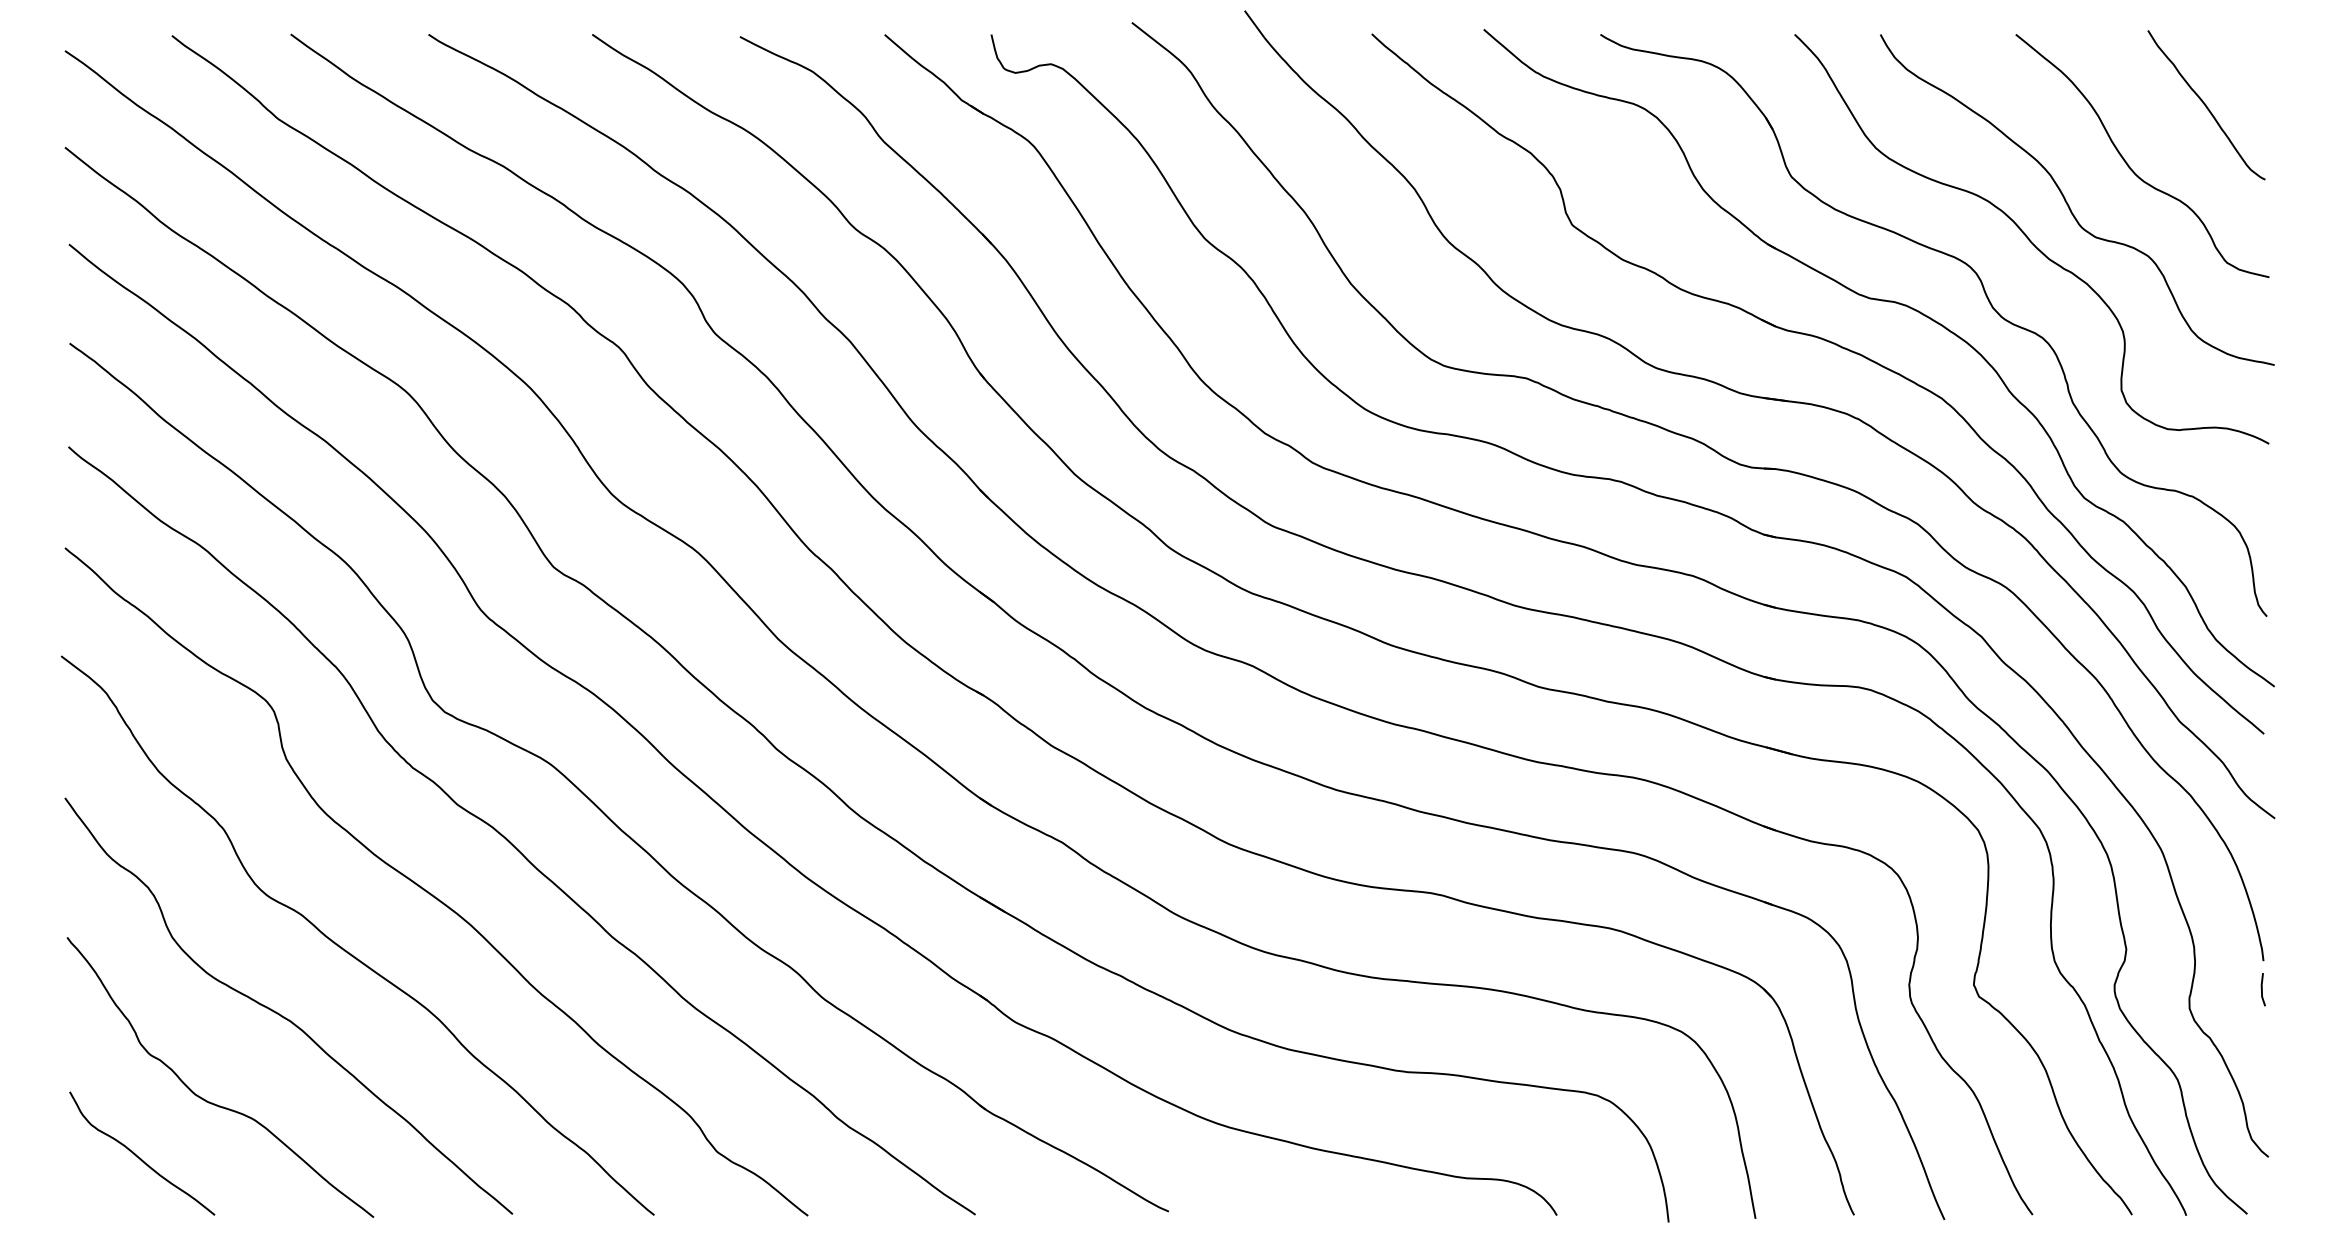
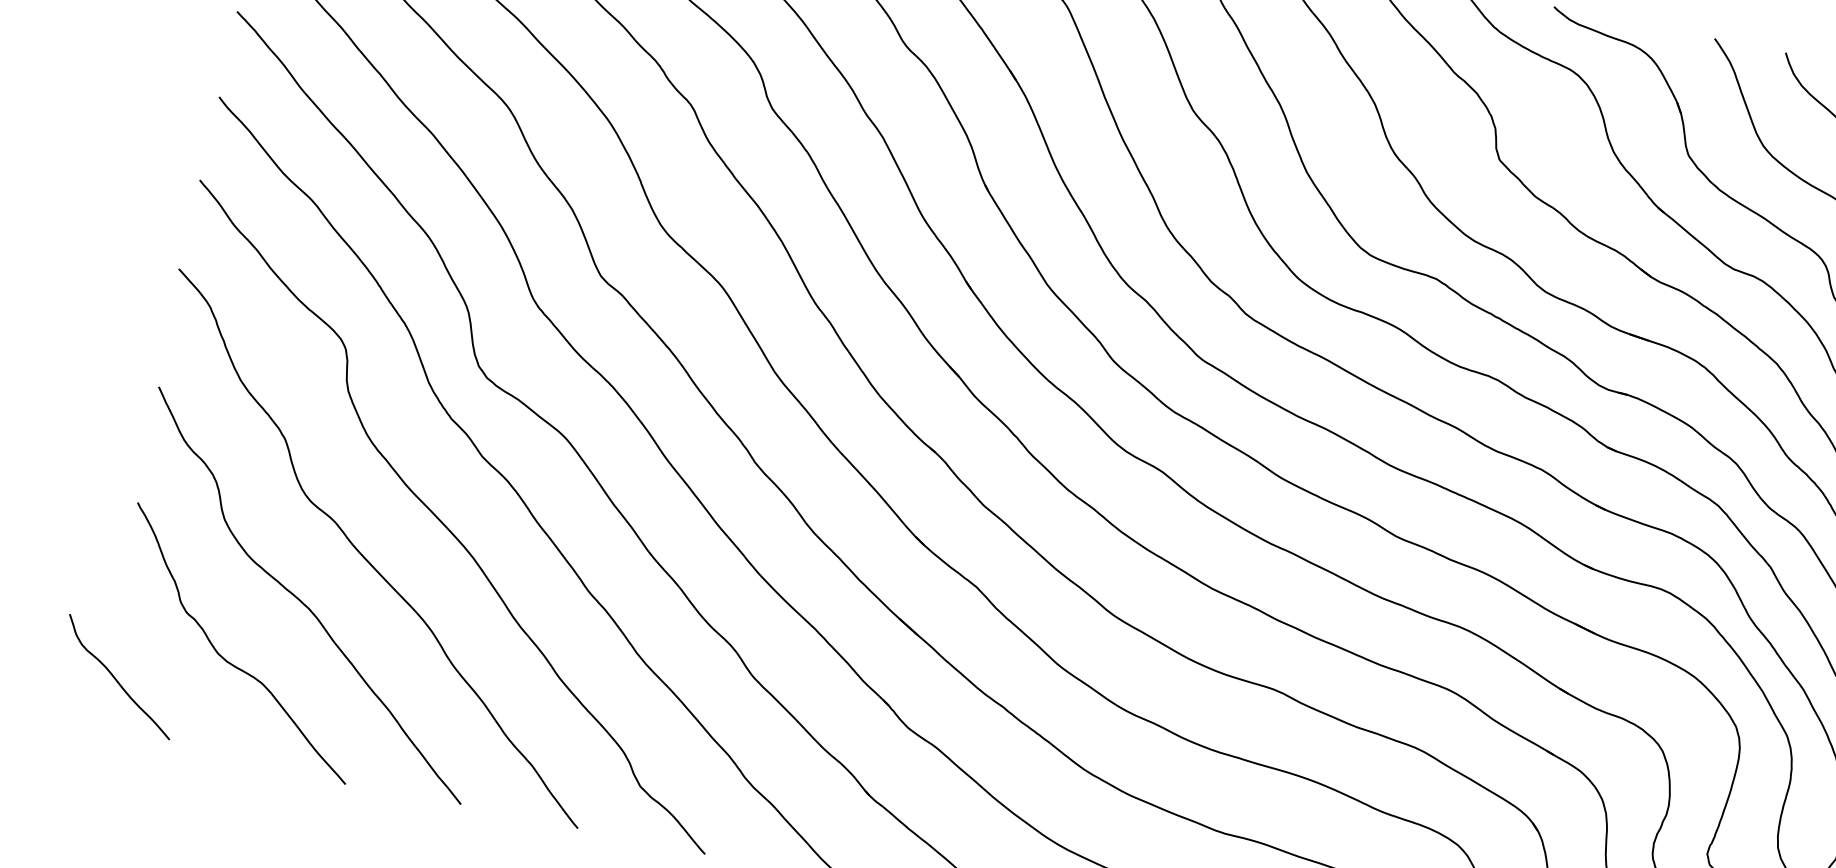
curve: (140, 1157) -> (117, 680), moved

